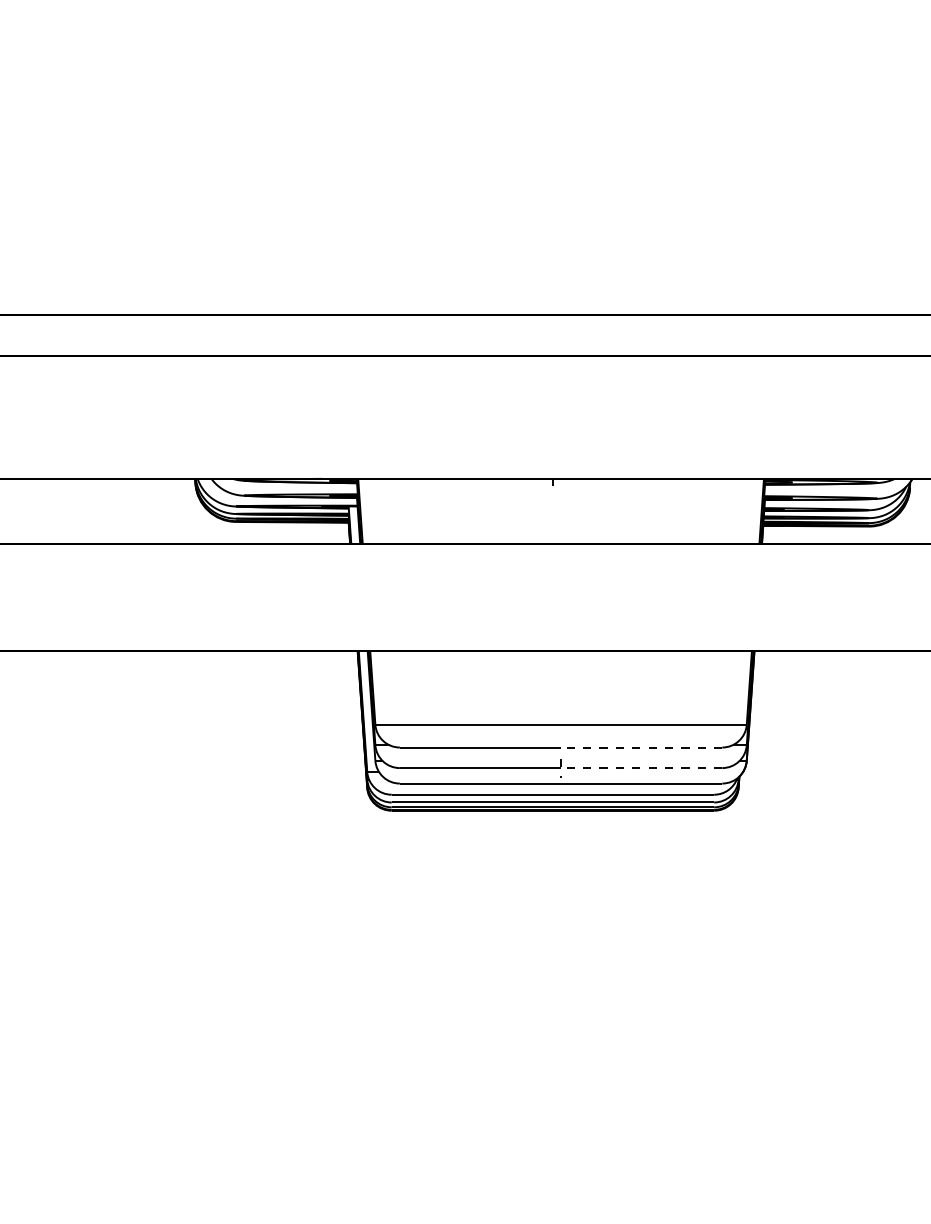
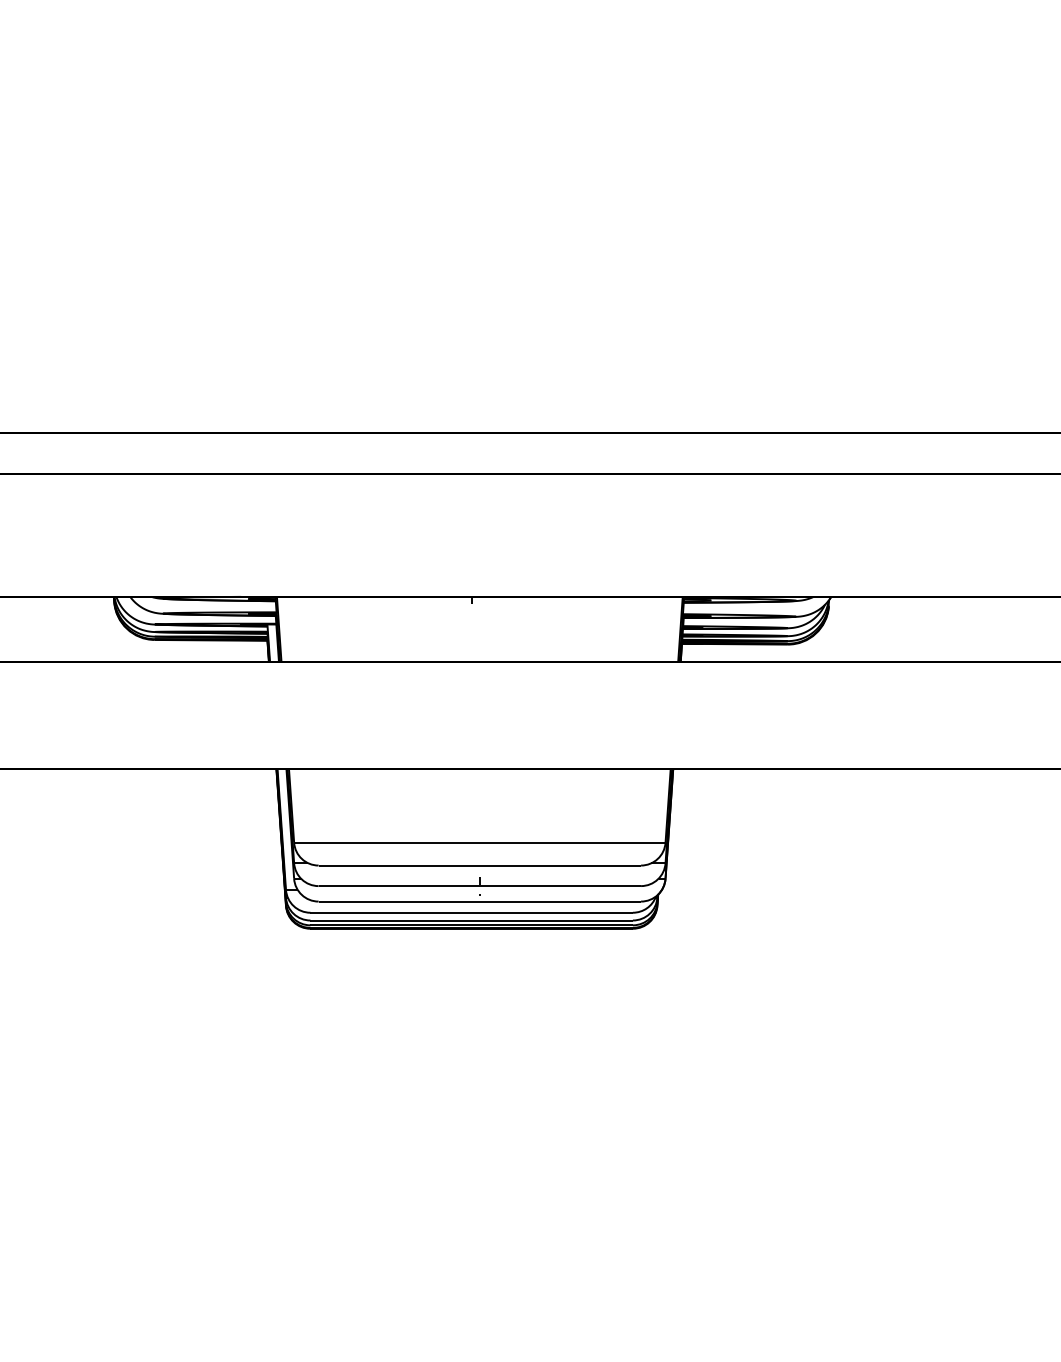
line: (641, 747) -> (560, 865), dashed -> solid
line: (641, 768) -> (560, 886), dashed -> solid

